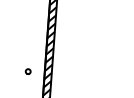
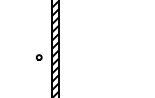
part: (27, 71) -> (38, 57), moved

